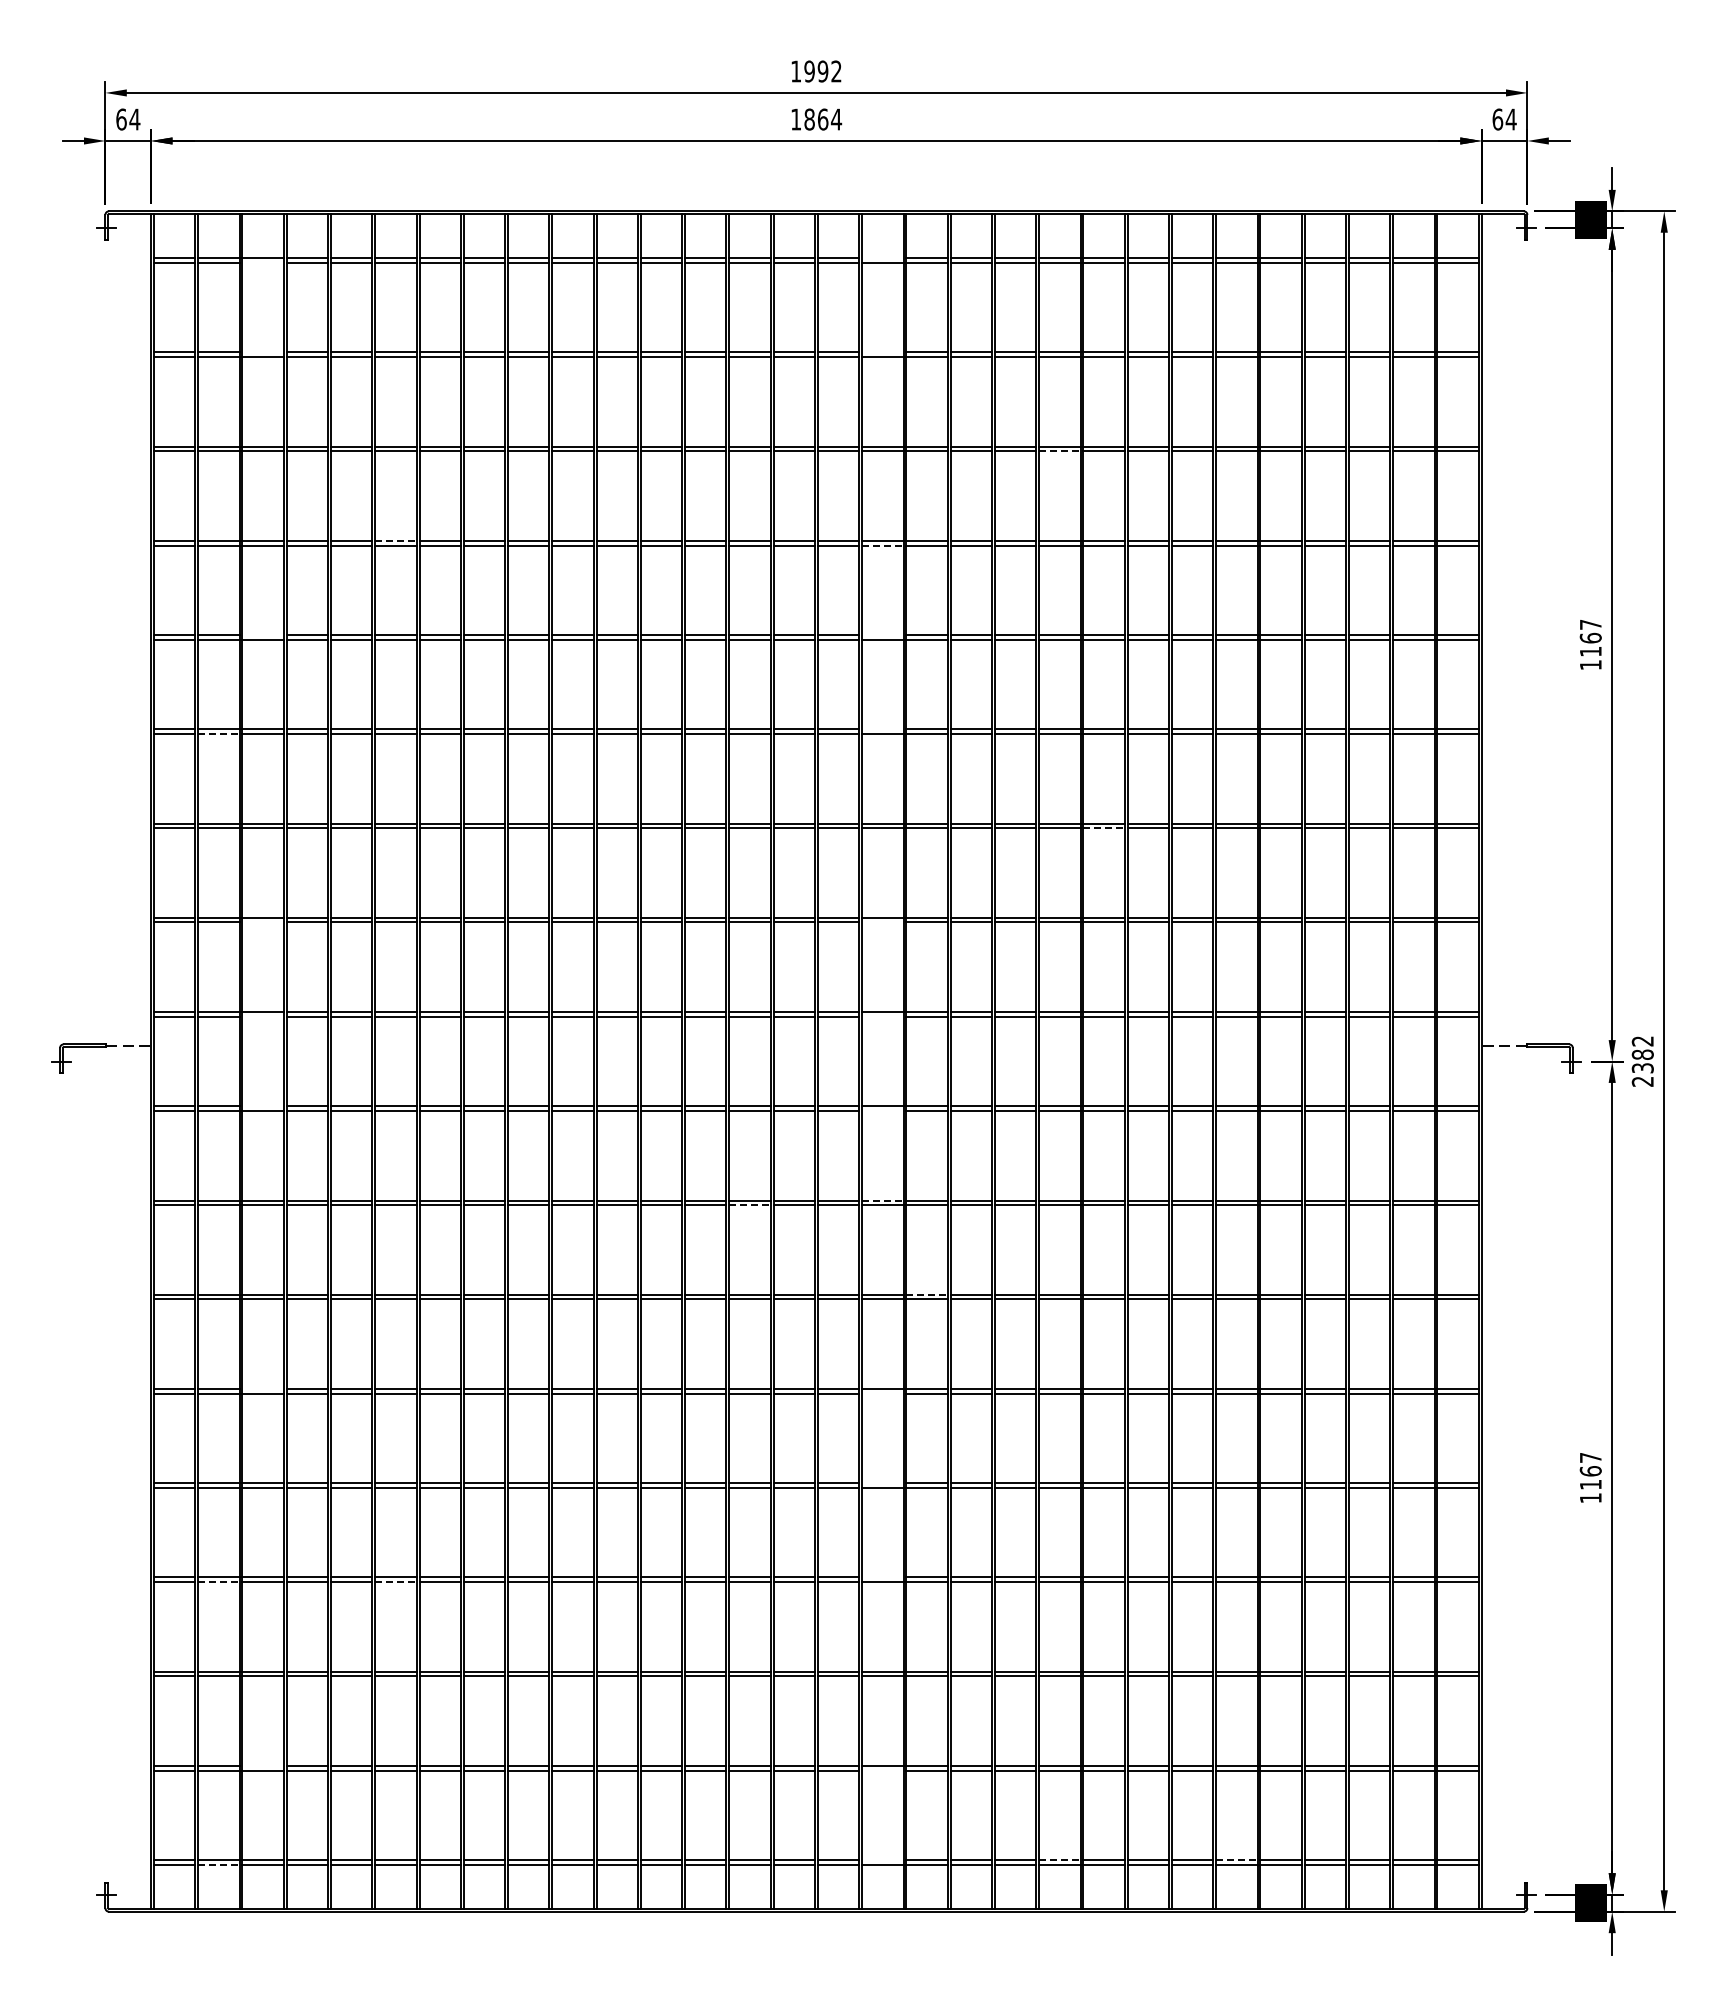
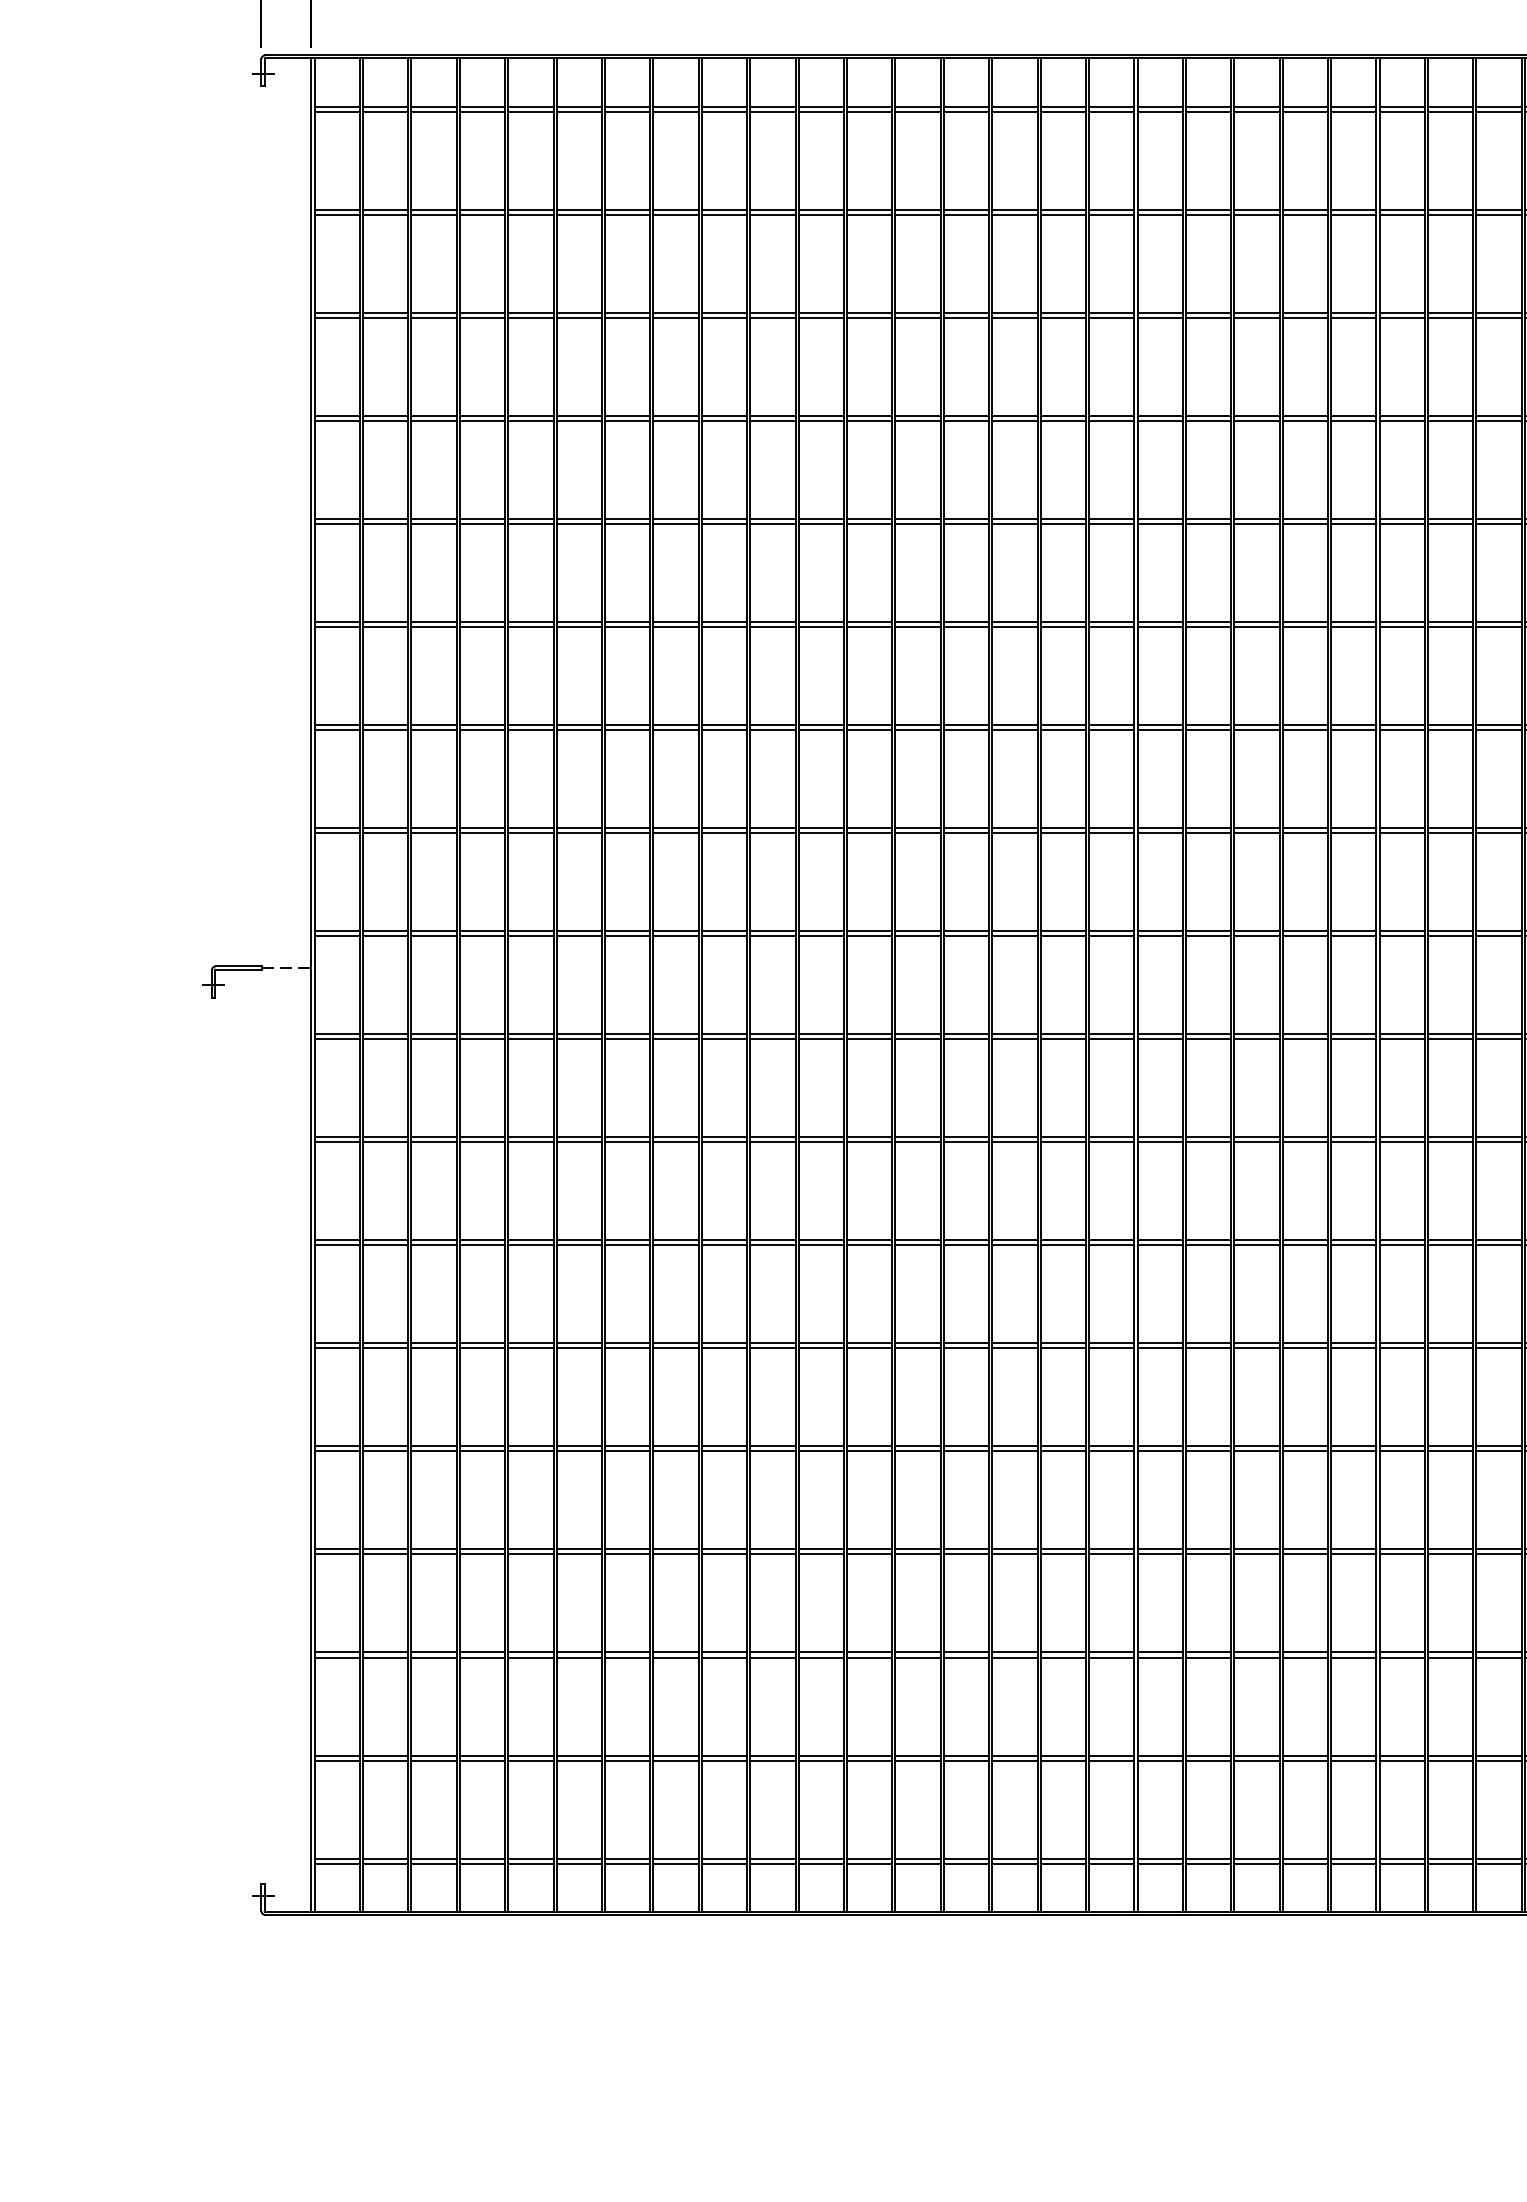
line: (882, 258) -> (1111, 106), added
line: (262, 262) -> (433, 111), added
line: (262, 352) -> (433, 209), added
line: (882, 352) -> (1111, 209), added
line: (1059, 451) -> (1304, 317), dashed -> solid
line: (395, 540) -> (578, 415), dashed -> solid
line: (882, 545) -> (1111, 420), dashed -> solid
line: (262, 635) -> (433, 519), added
line: (882, 635) -> (1111, 519), added
line: (882, 729) -> (1111, 622), added
line: (218, 734) -> (385, 627), dashed -> solid
line: (1104, 828) -> (1354, 730), dashed -> solid
line: (262, 922) -> (433, 833), added
line: (882, 922) -> (1111, 833), added
line: (262, 1016) -> (433, 935), added
line: (882, 1016) -> (1111, 935), added
line: (262, 1106) -> (433, 1034), added
line: (882, 1110) -> (1111, 1038), added
line: (882, 1200) -> (1111, 1137), dashed -> solid
line: (750, 1205) -> (967, 1142), dashed -> solid
line: (927, 1294) -> (1160, 1239), dashed -> solid
line: (262, 1388) -> (433, 1342), added
line: (882, 1393) -> (1111, 1348), added
line: (882, 1483) -> (1111, 1446), added
line: (882, 1577) -> (1111, 1549), added
line: (218, 1582) -> (385, 1554), dashed -> solid
line: (395, 1582) -> (578, 1554), dashed -> solid
line: (262, 1765) -> (433, 1755), added
line: (882, 1770) -> (1111, 1760), added
line: (882, 1860) -> (1111, 1858), added
line: (1059, 1860) -> (1304, 1858), dashed -> solid
line: (1236, 1860) -> (1498, 1858), dashed -> solid
line: (218, 1864) -> (385, 1863), dashed -> solid

